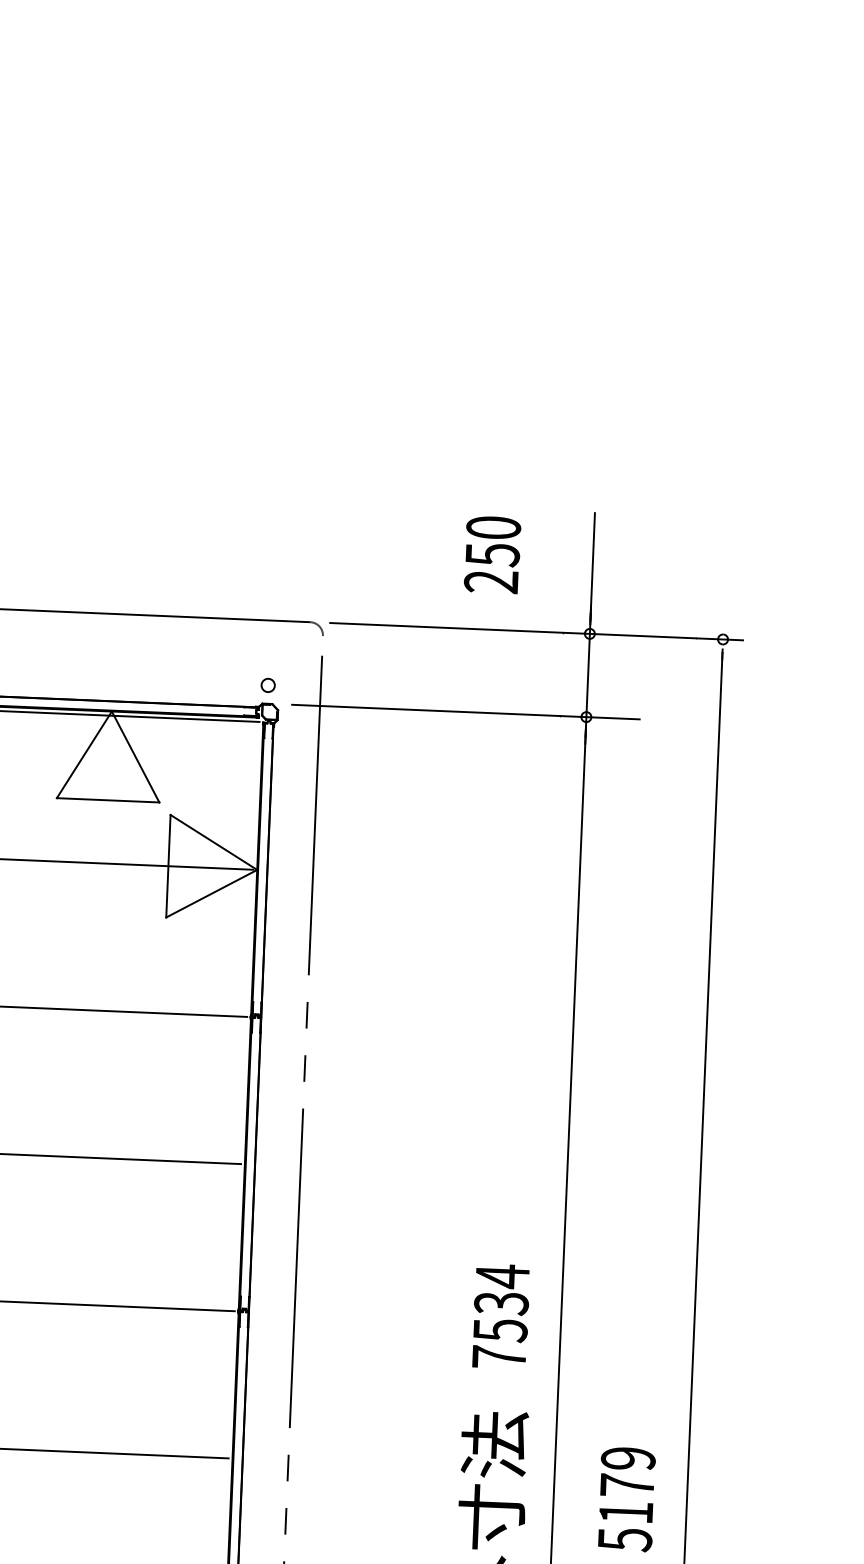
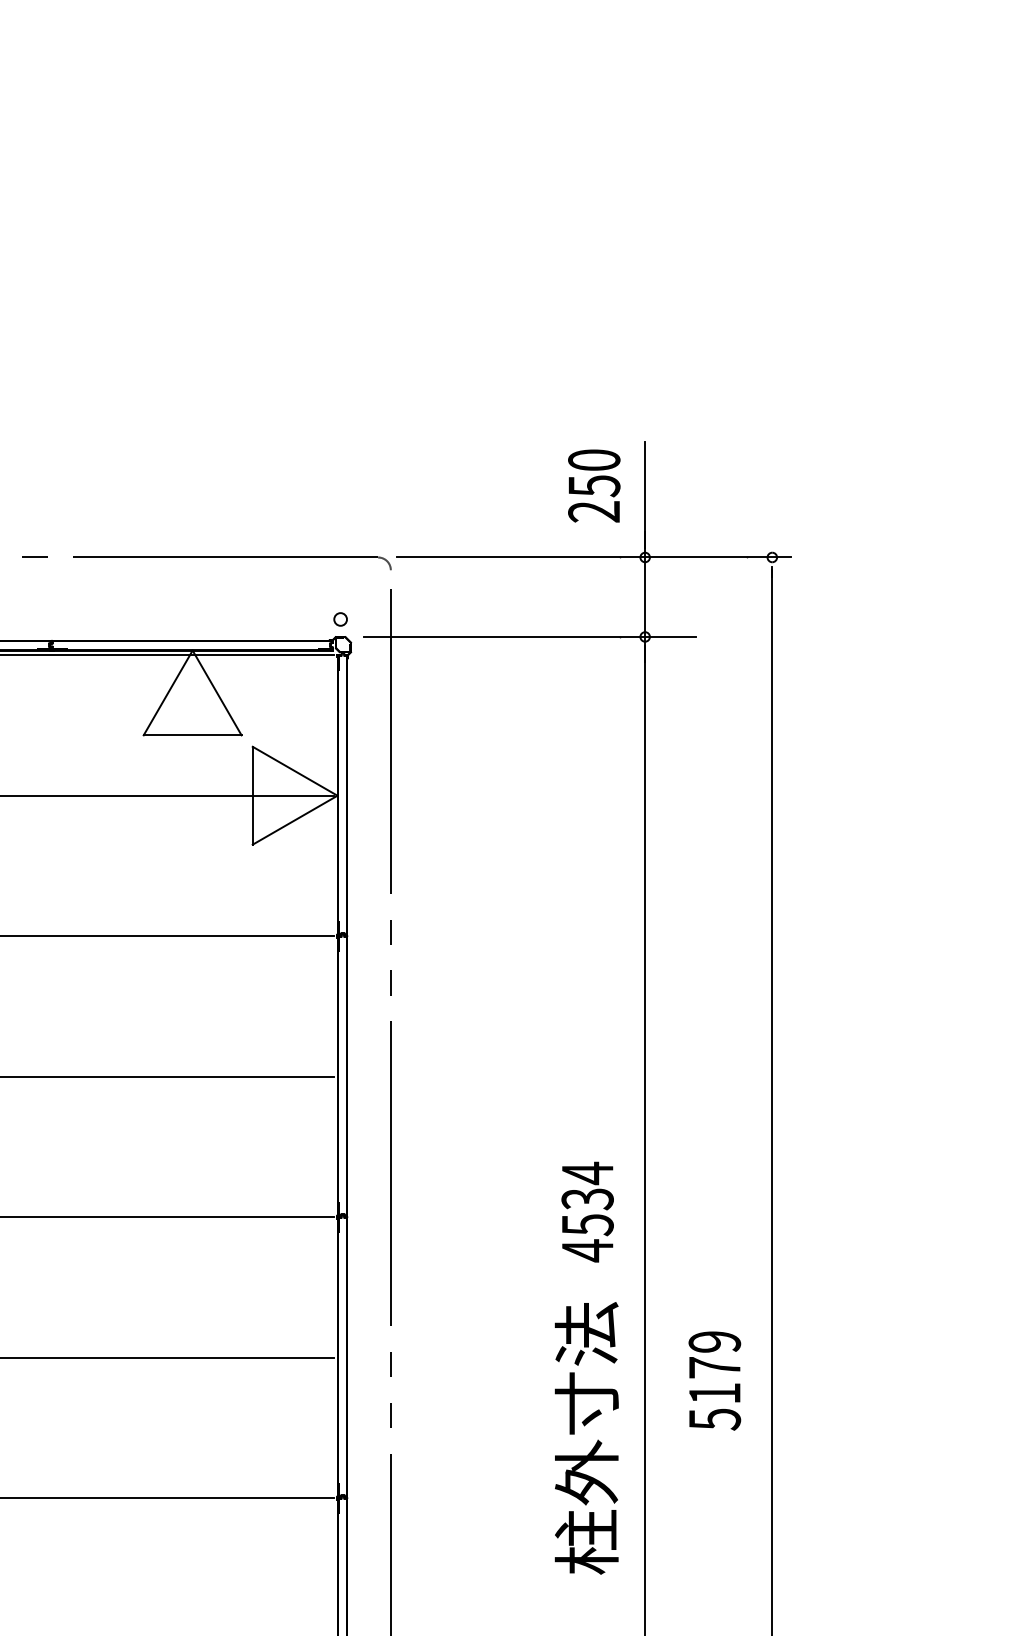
text: (492, 554) -> (594, 485), moved
text: (499, 1357) -> (587, 1250), 7534 -> 4534

